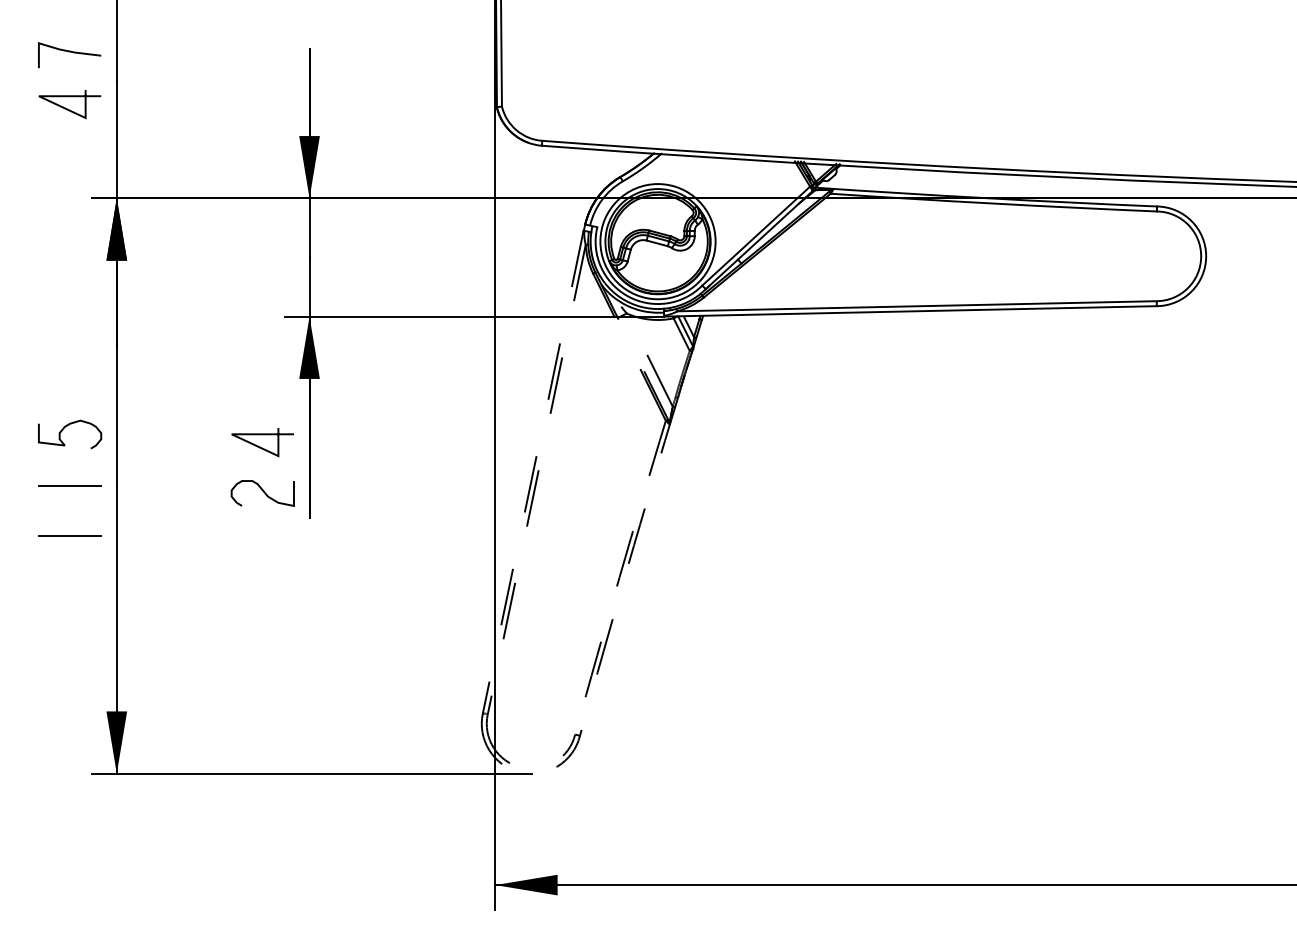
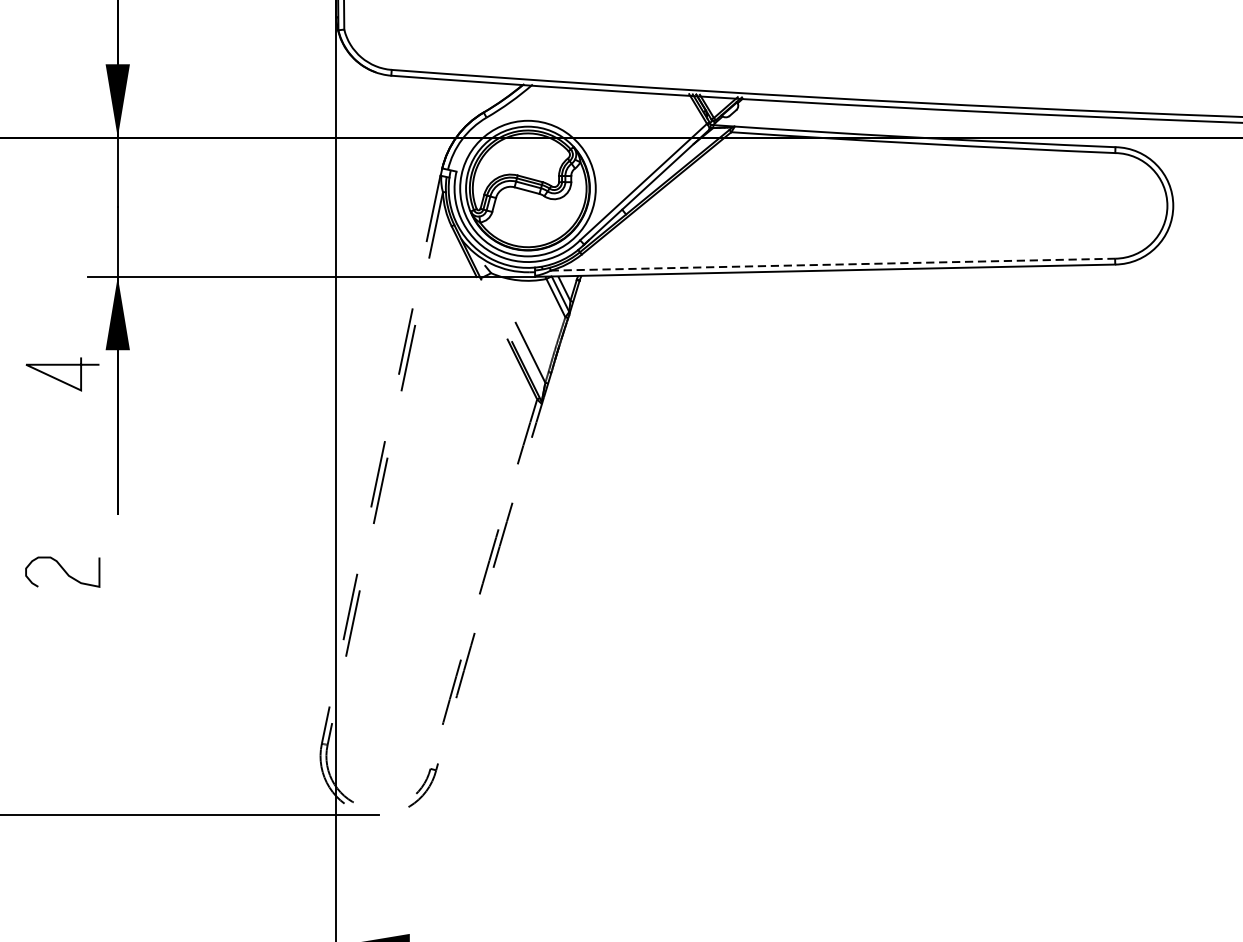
line: (917, 306) -> (833, 264), solid -> dashed
line: (260, 446) -> (60, 379), moved
curve: (263, 492) -> (63, 571), moved

